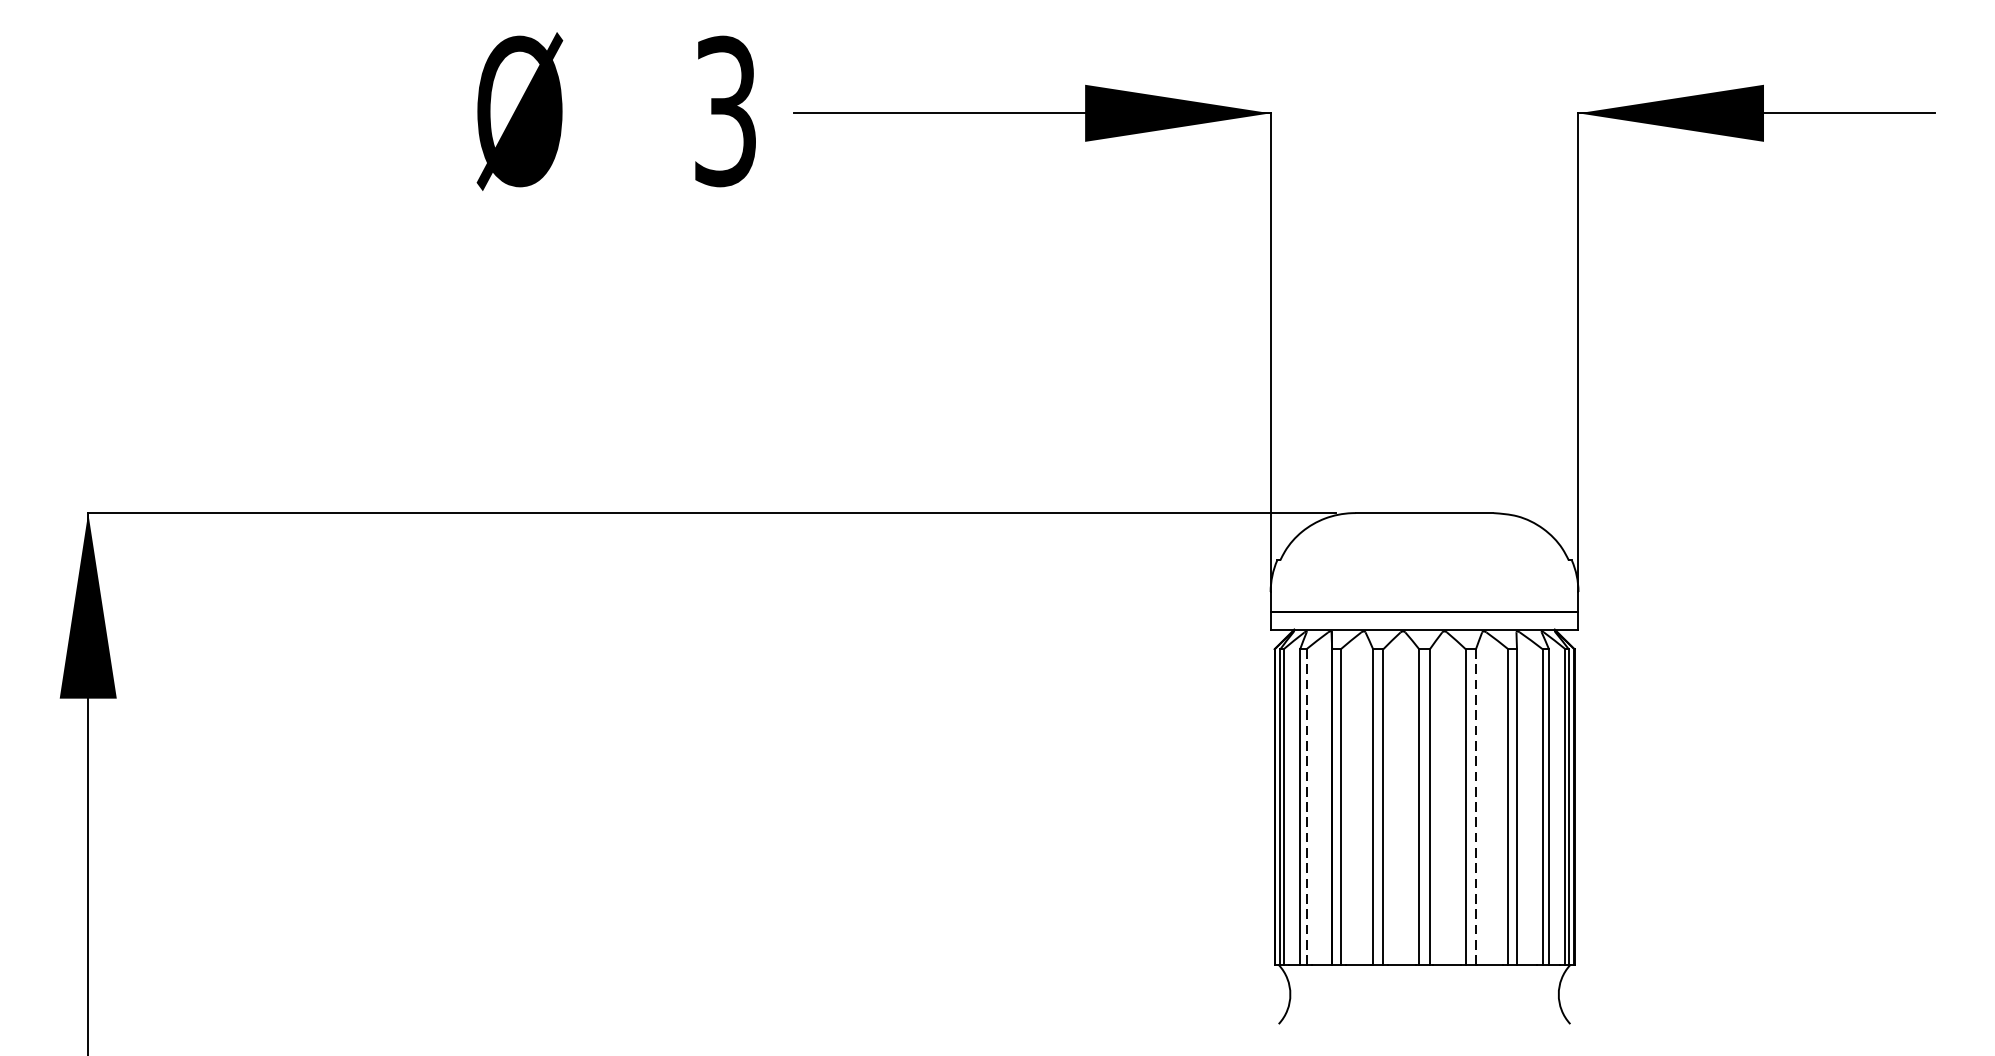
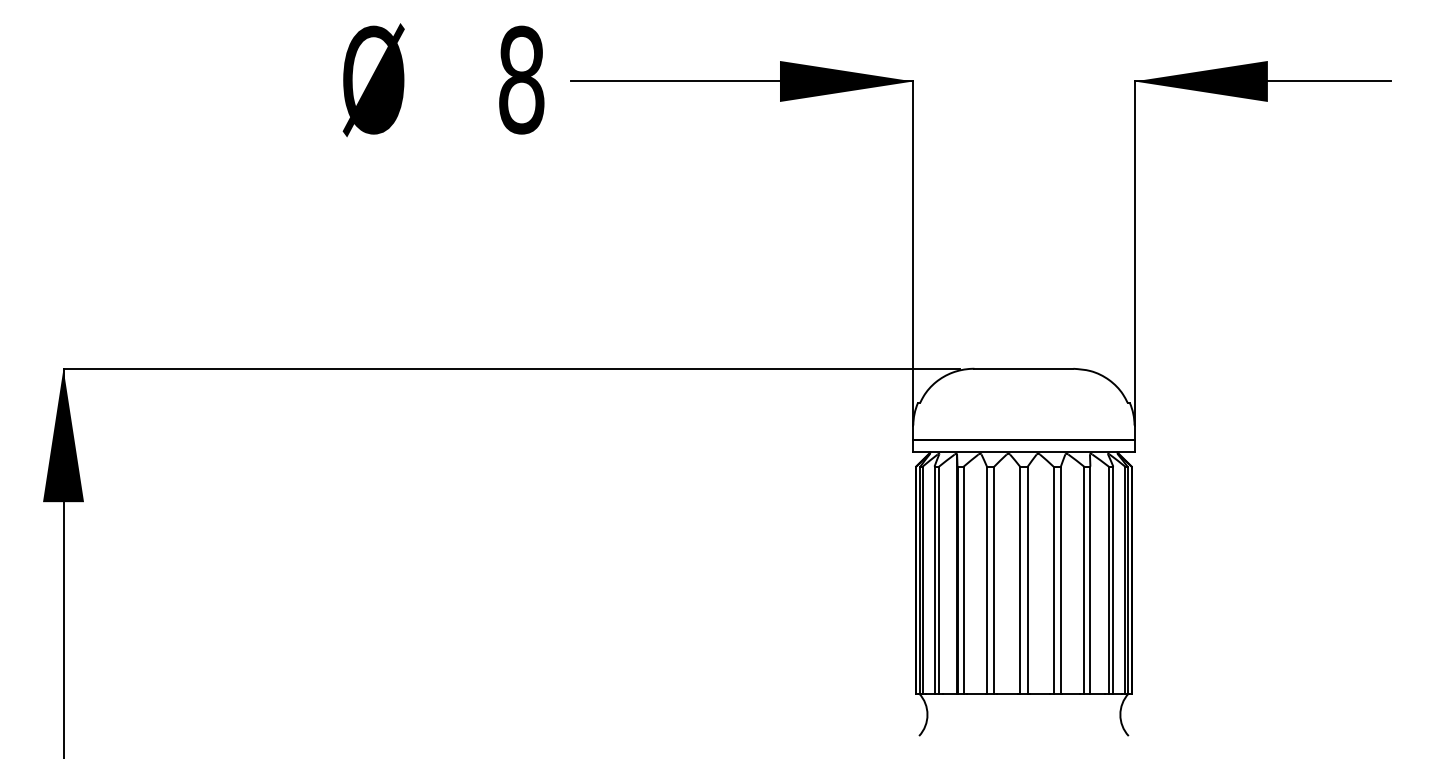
text: (725, 110) -> (521, 79), 3 -> 8
line: (1307, 806) -> (939, 579), dashed -> solid
line: (1475, 806) -> (1060, 579), dashed -> solid

